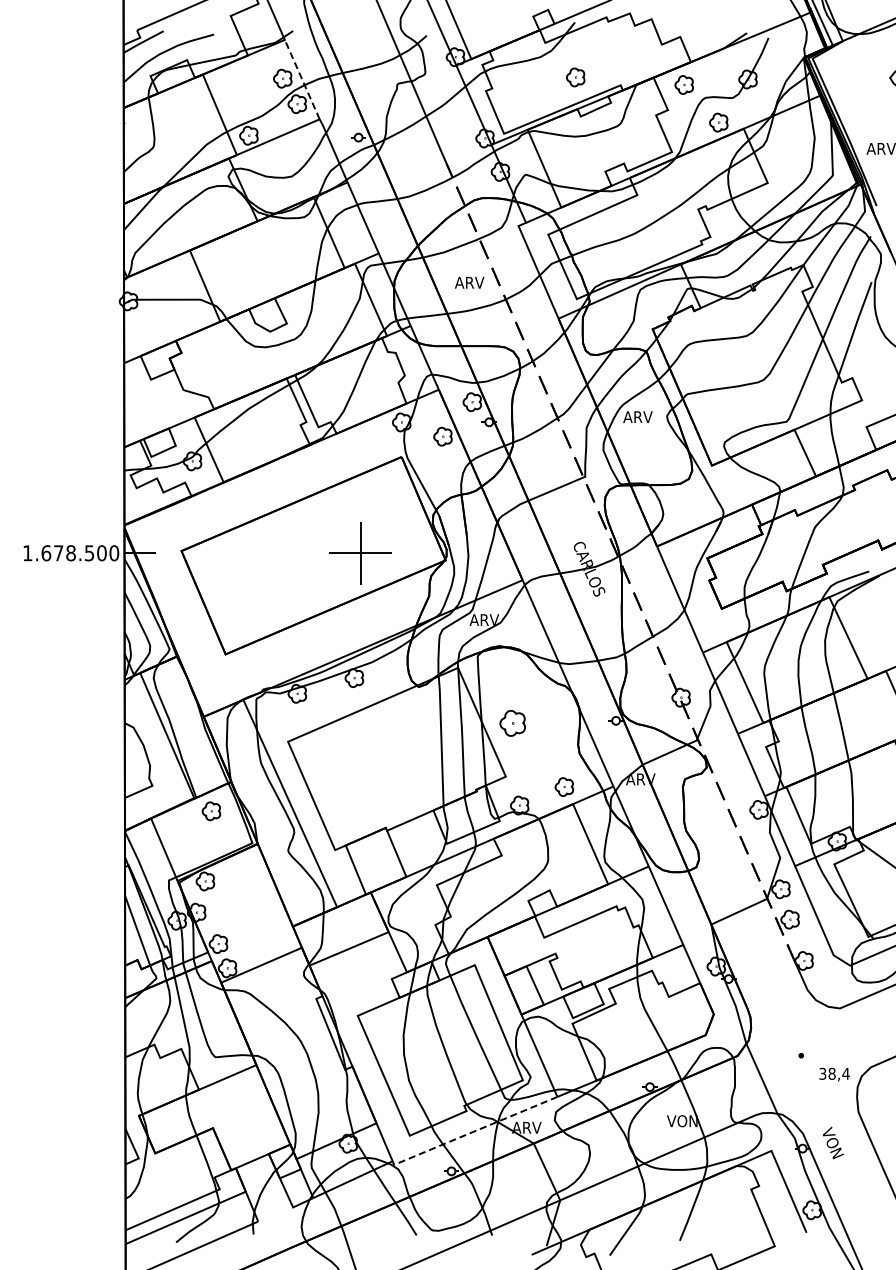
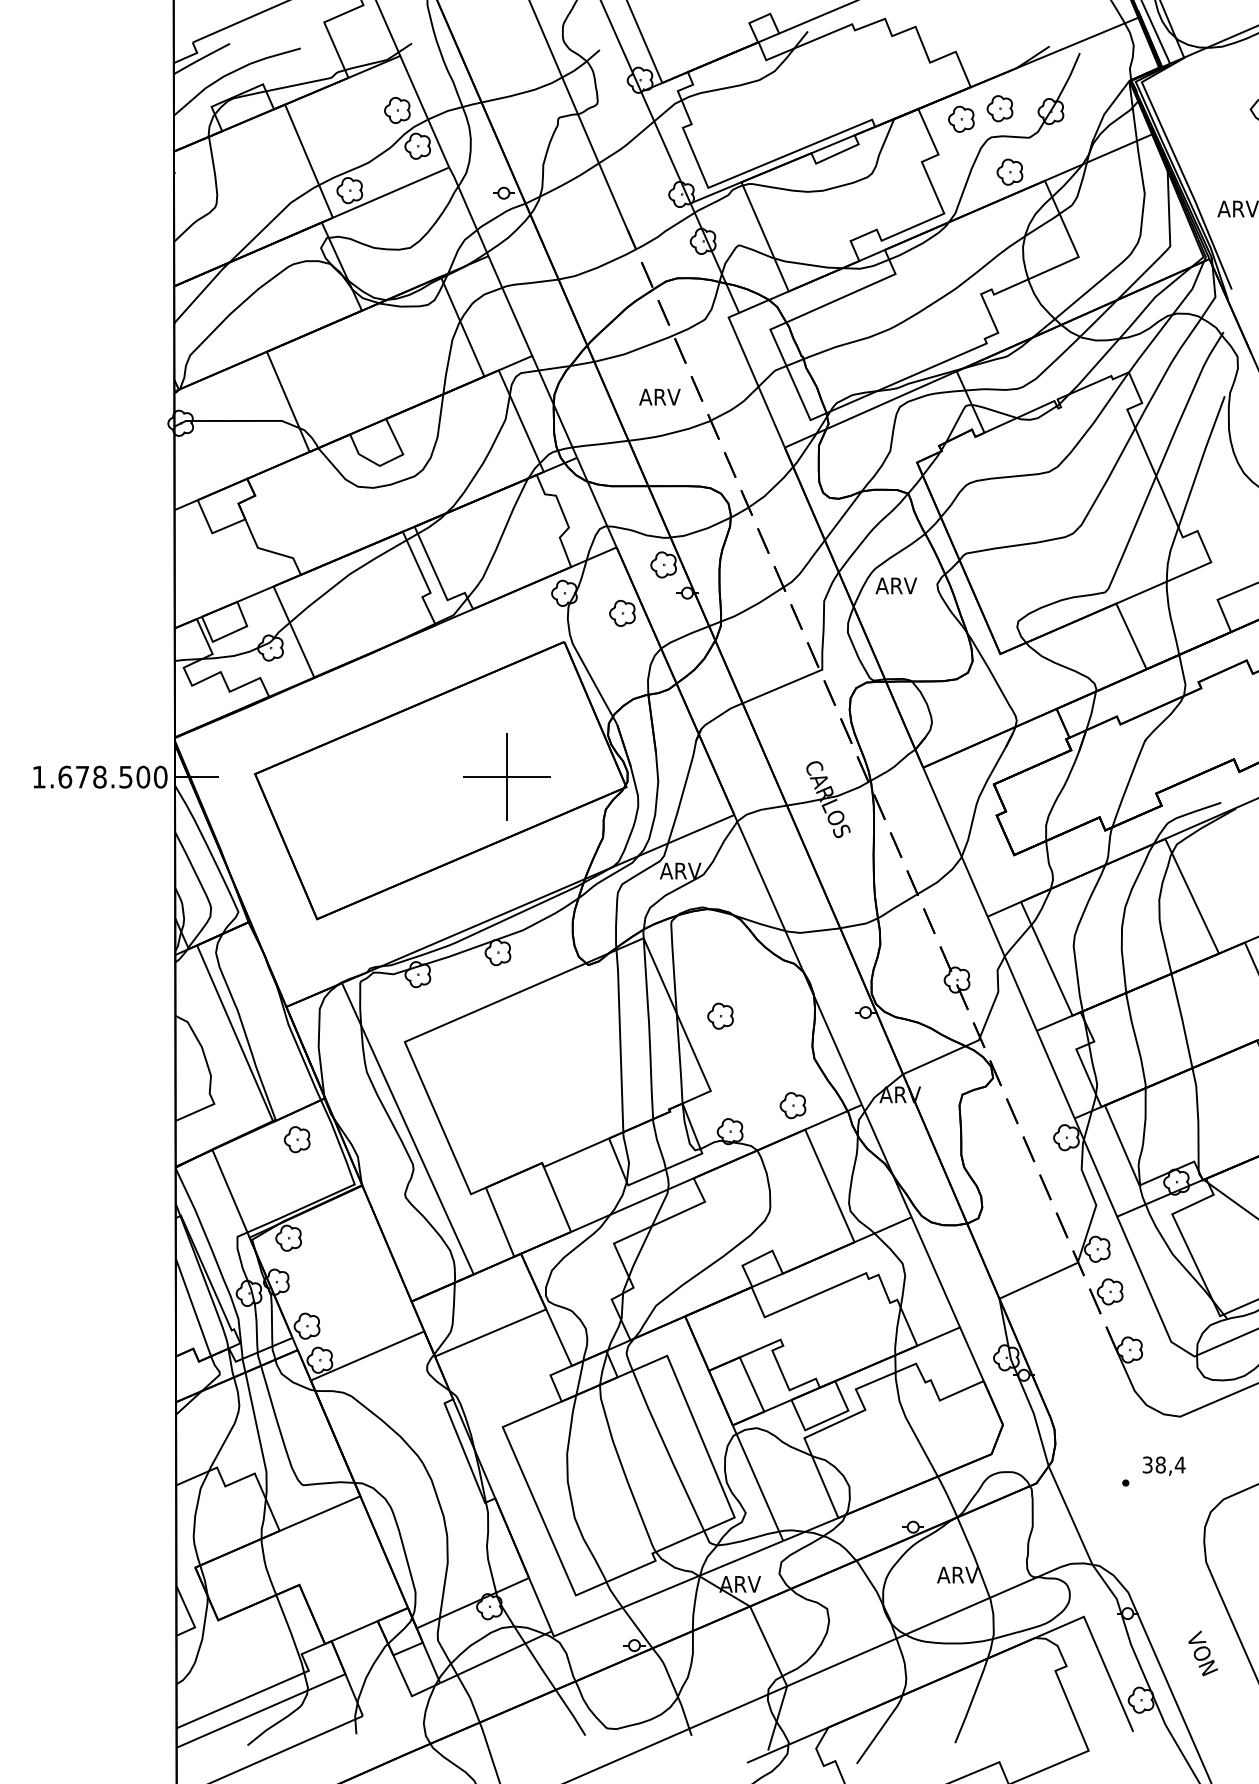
part: (575, 77) -> (999, 108), moved
line: (302, 79) -> (425, 111), dashed -> solid
part: (512, 723) -> (720, 1016), size x0.71
text: (834, 1074) -> (1164, 1465), moved
text: (682, 1121) -> (958, 1575), VON -> ARV
line: (473, 1131) -> (665, 1589), dashed -> solid
text: (833, 1142) -> (1203, 1652), moved

